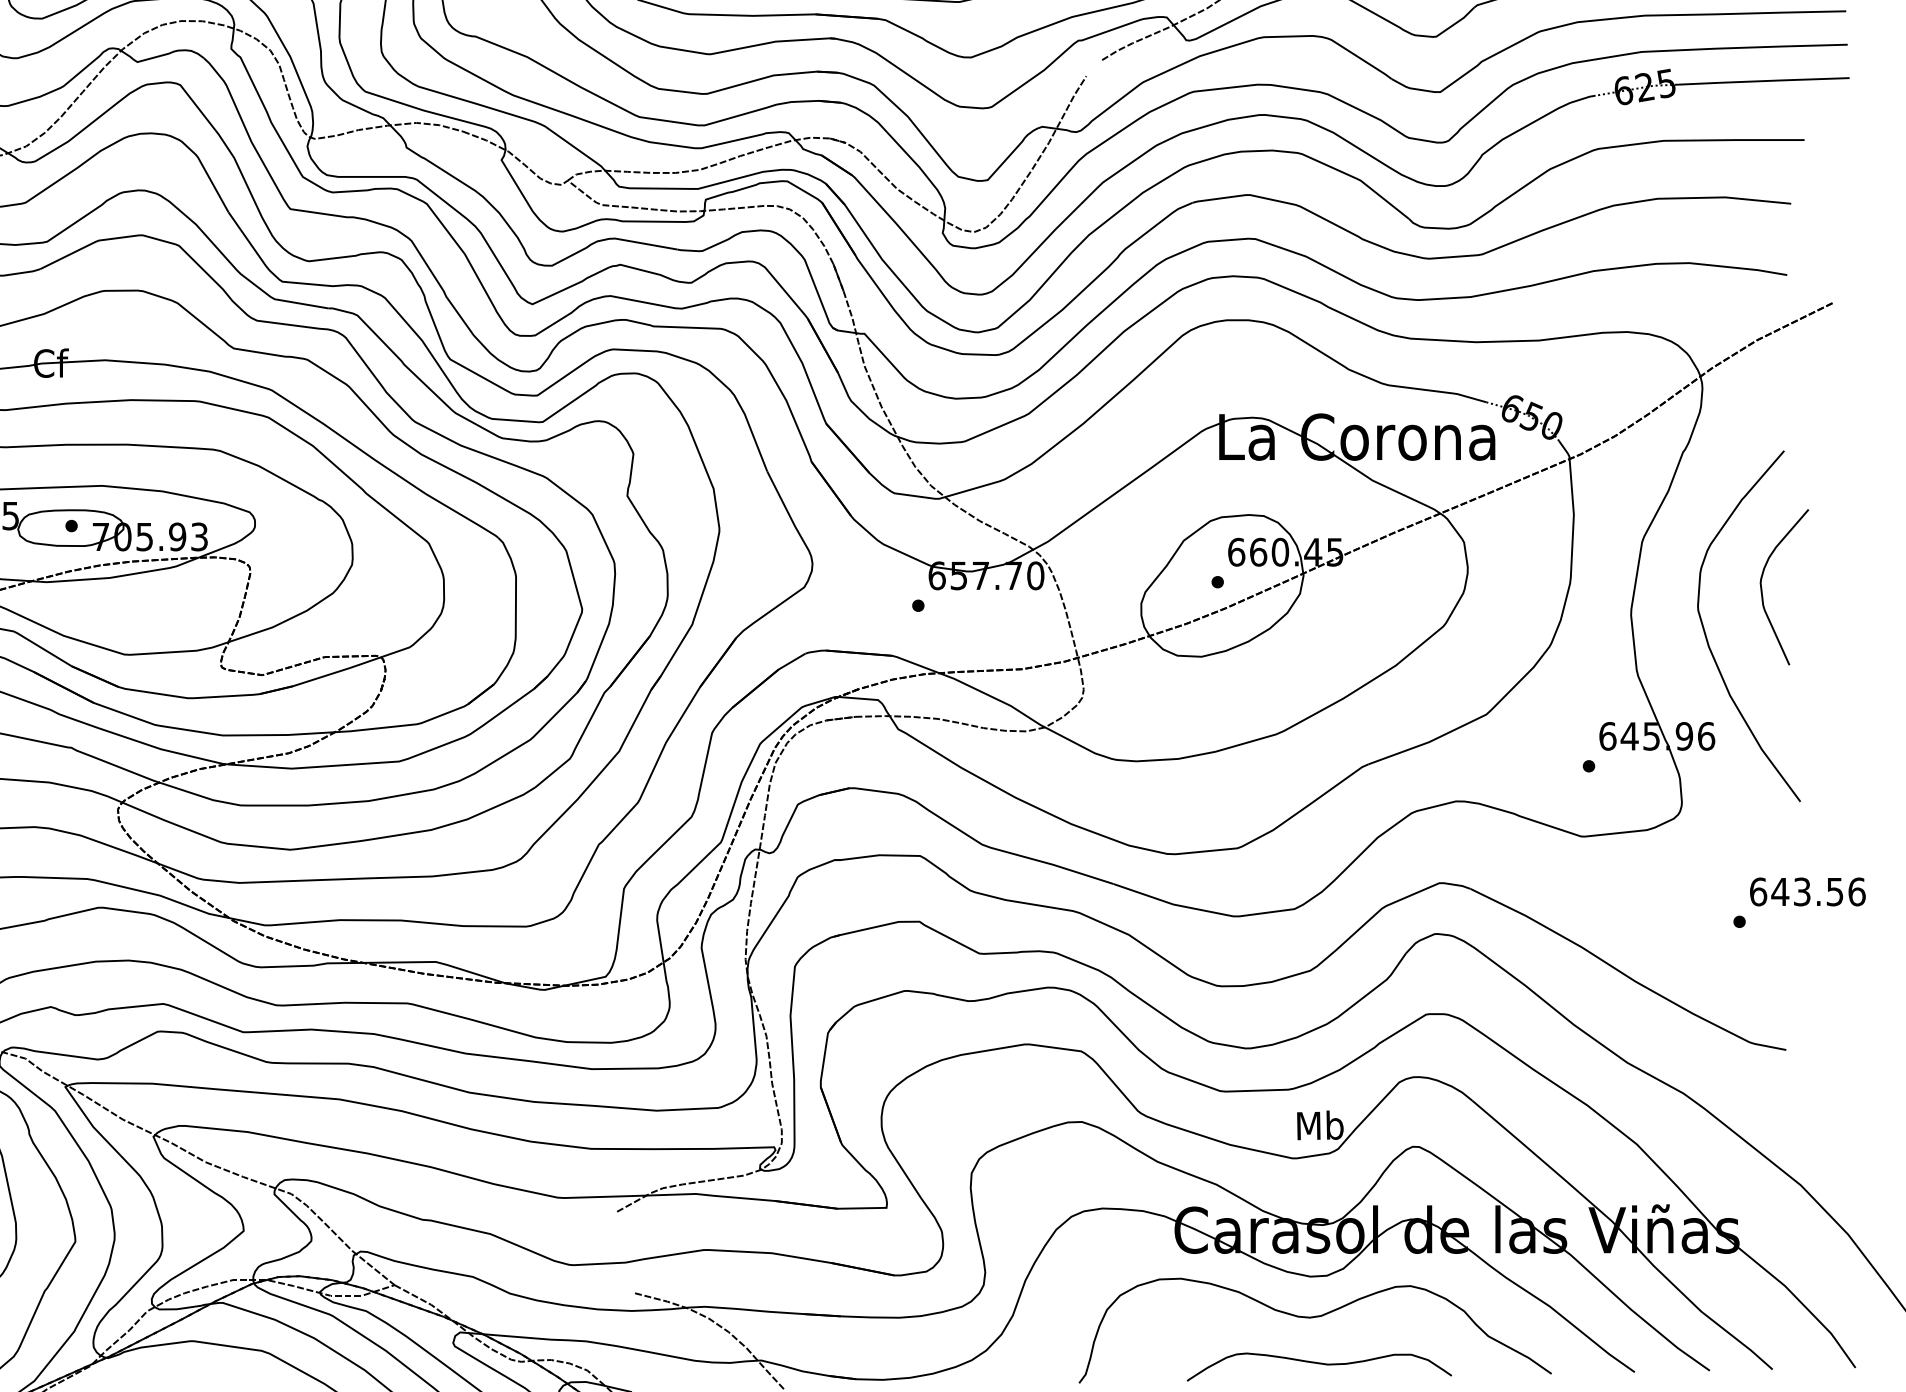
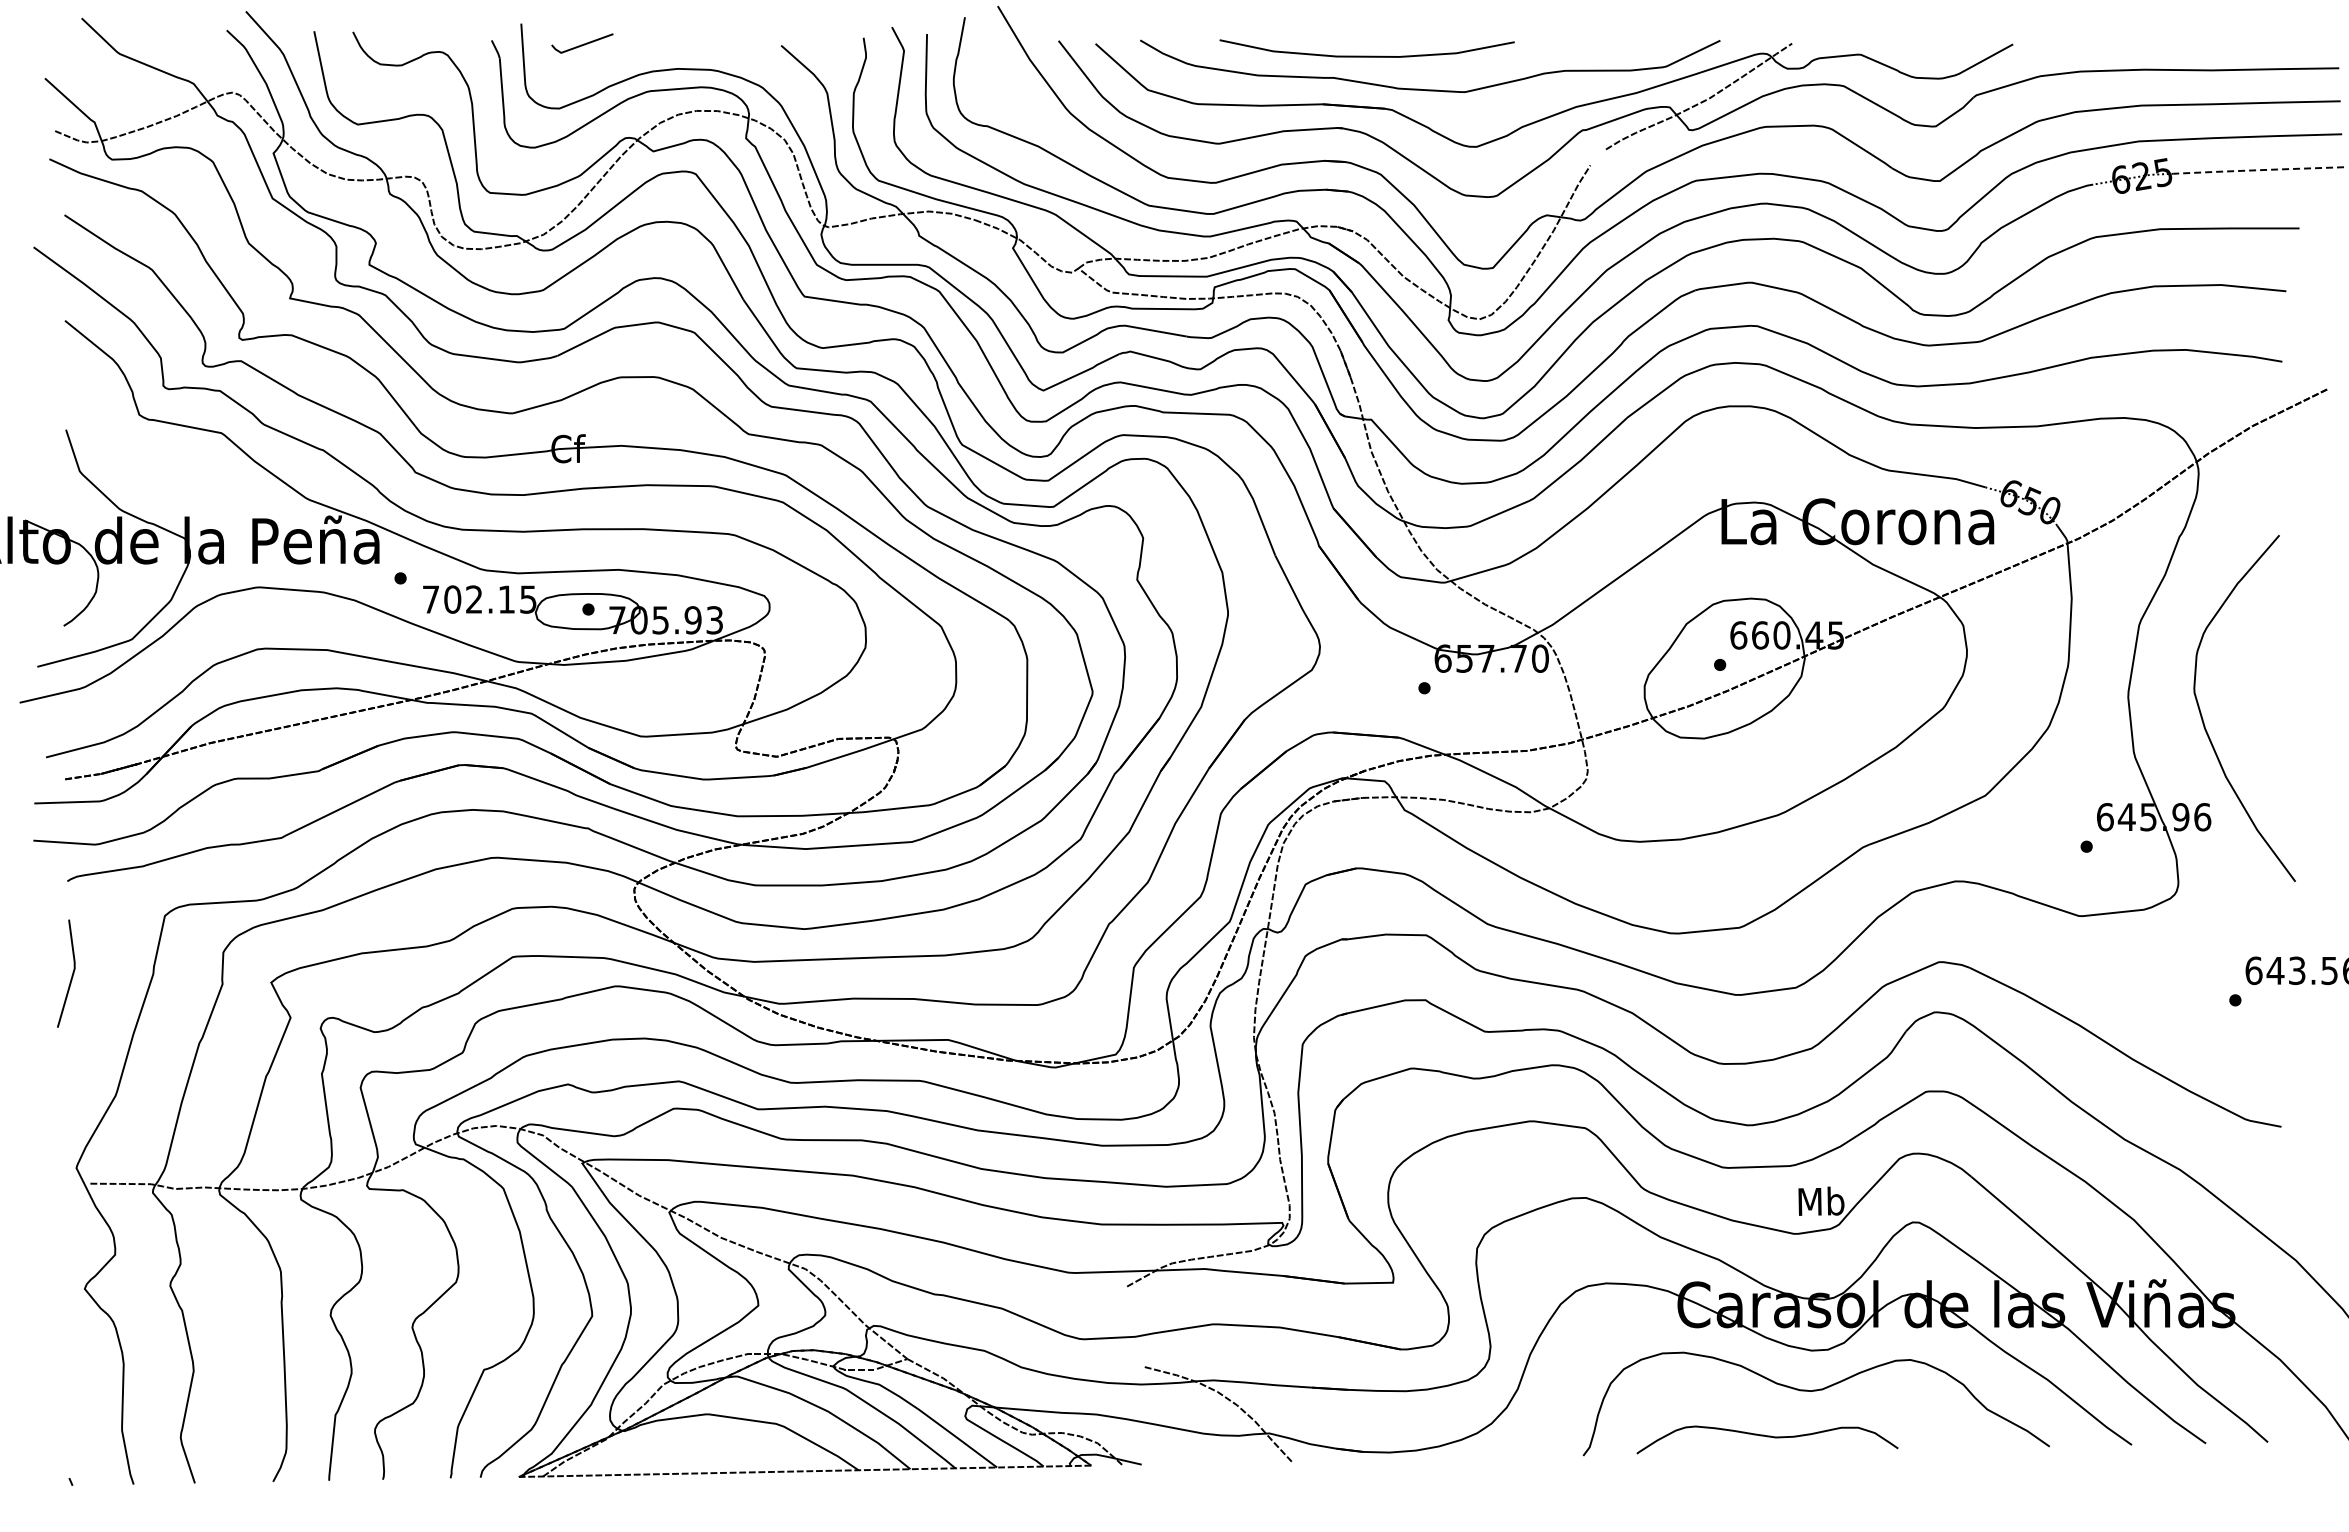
line: (1763, 81) -> (2258, 170), solid -> dashed
curve: (1763, 591) -> (2258, 674), removed
curve: (1319, 1364) -> (1767, 1437), moved

